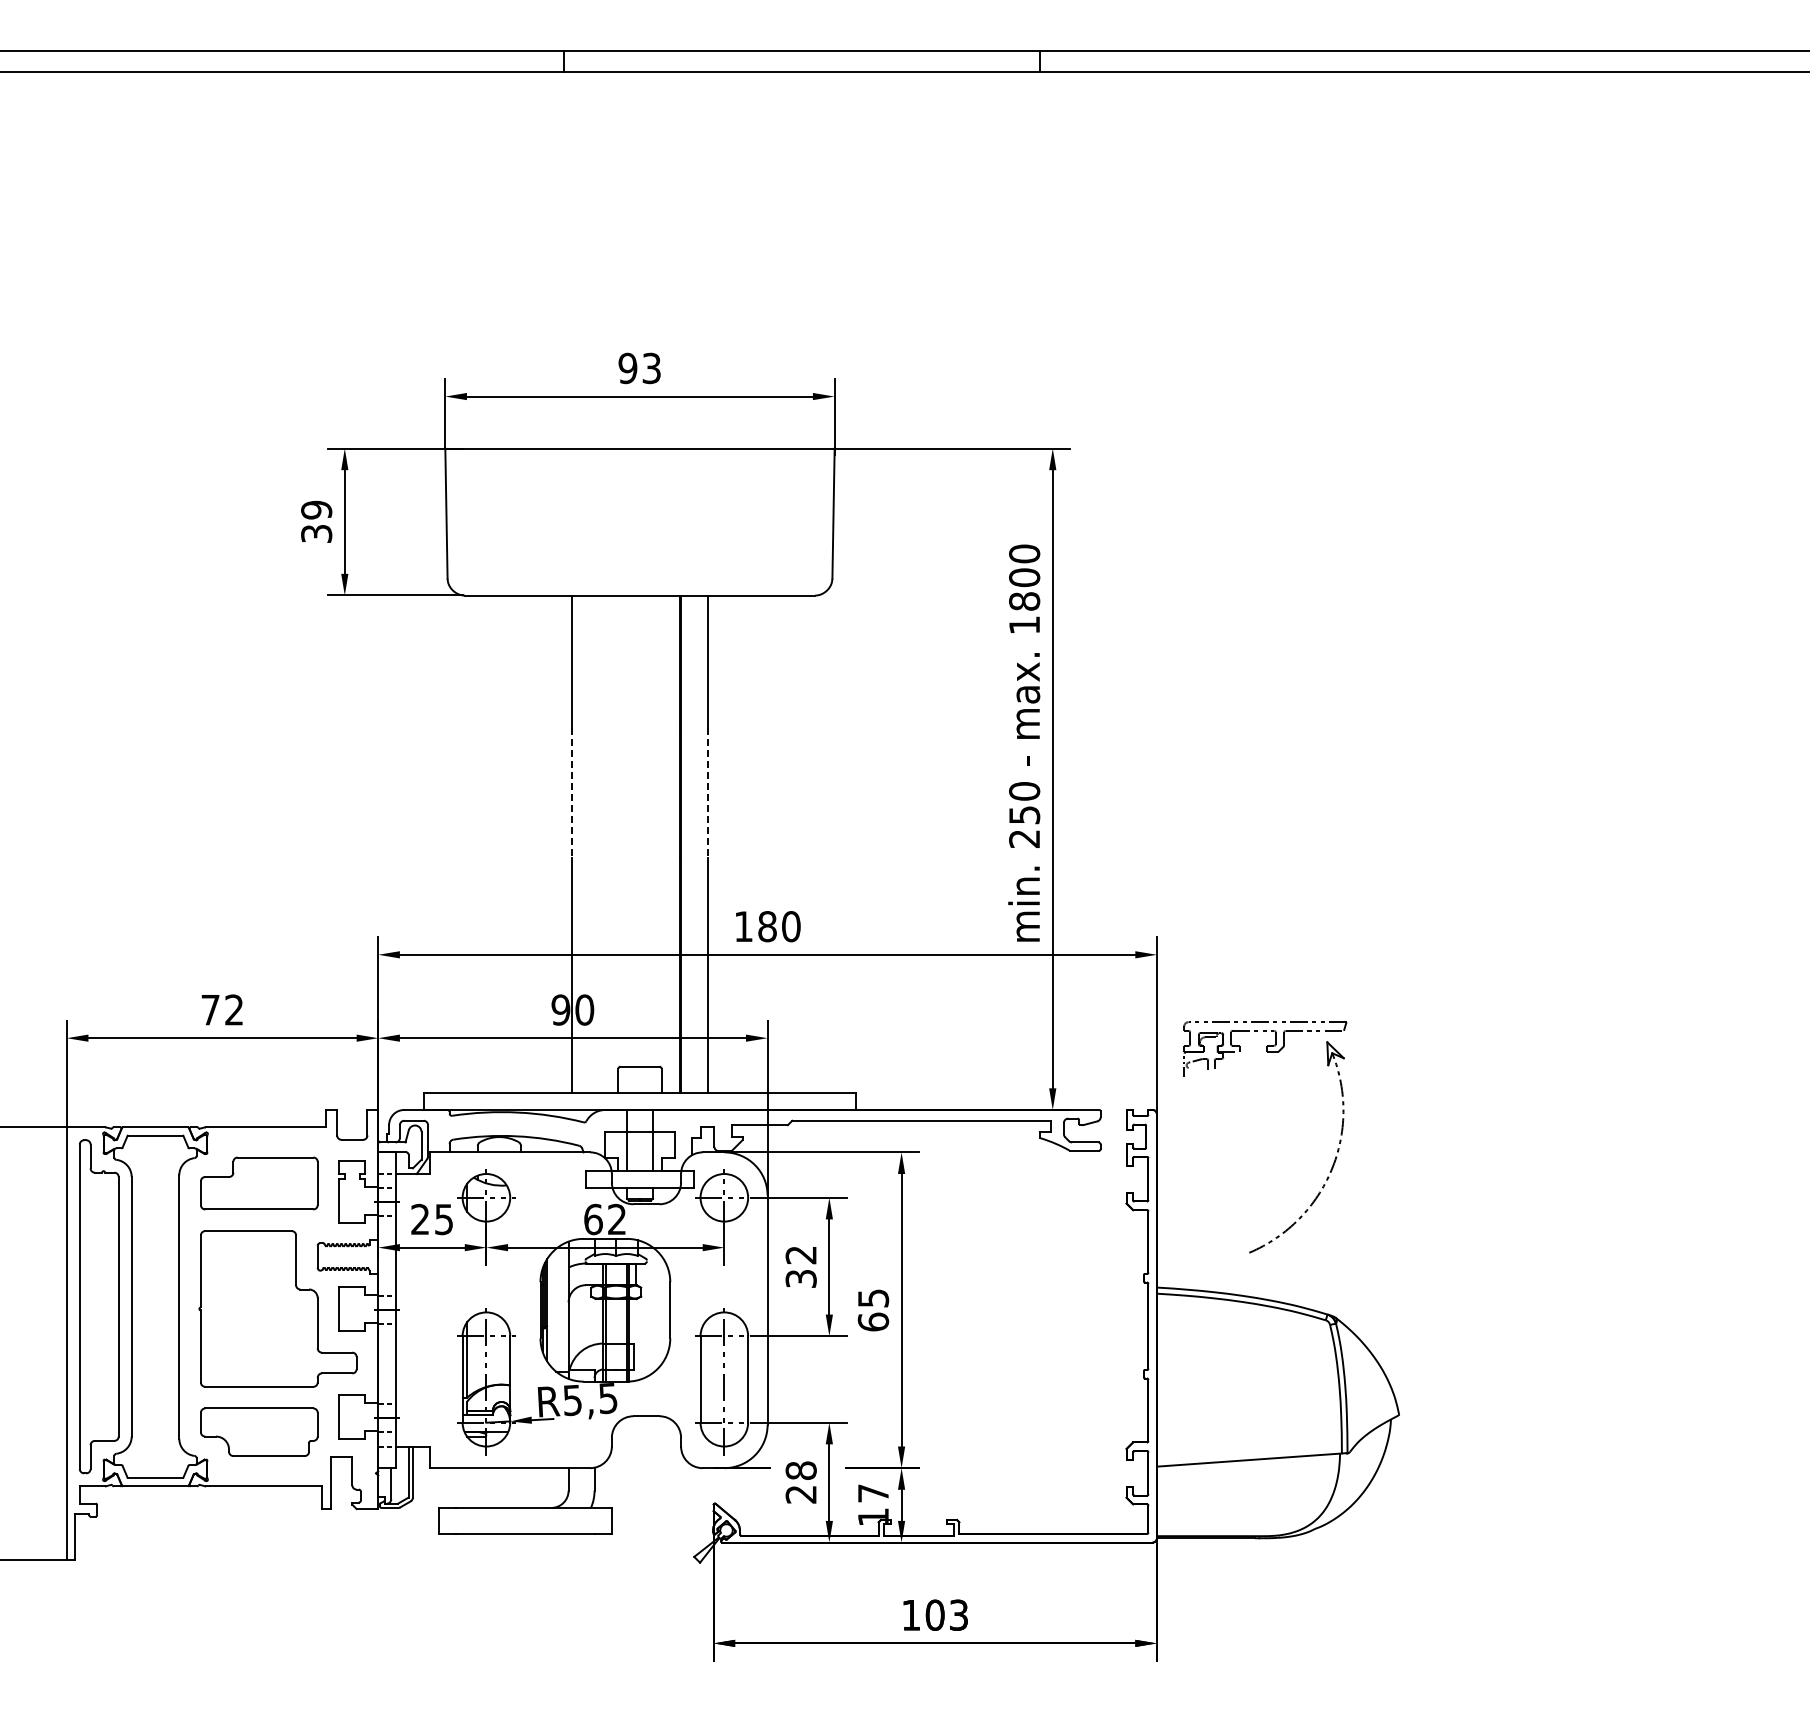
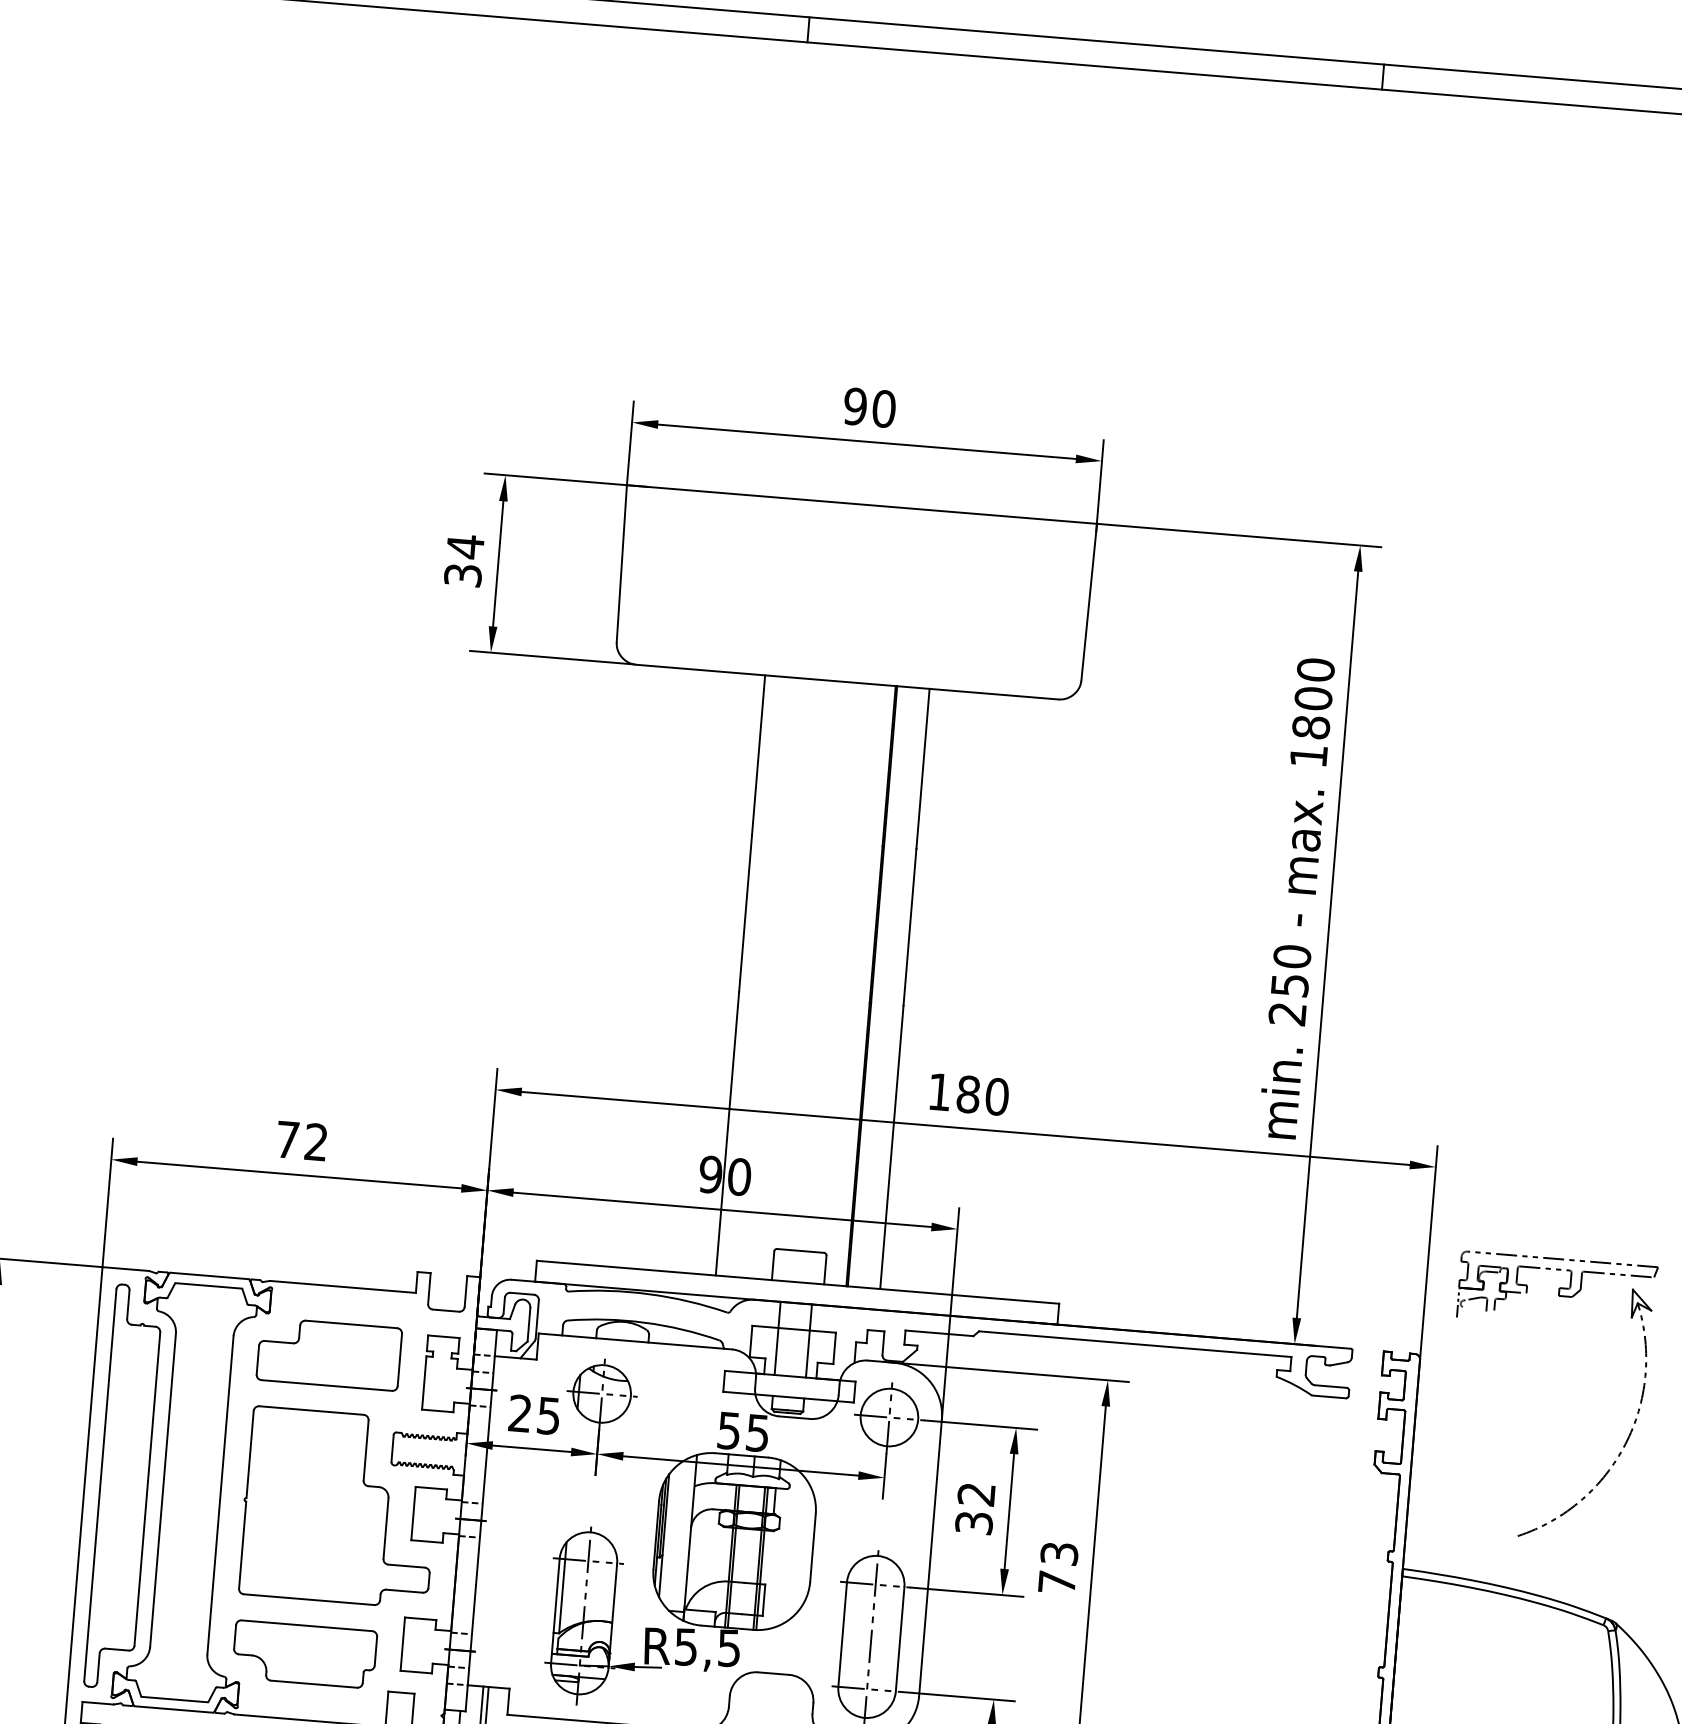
text: (651, 368) -> (883, 409), 93 -> 90
text: (316, 510) -> (465, 547), 39 -> 34
line: (571, 793) -> (745, 914), dashed -> solid
line: (708, 793) -> (910, 927), dashed -> solid
text: (604, 1219) -> (742, 1431), 62 -> 55
text: (873, 1310) -> (1058, 1568), 65 -> 73

